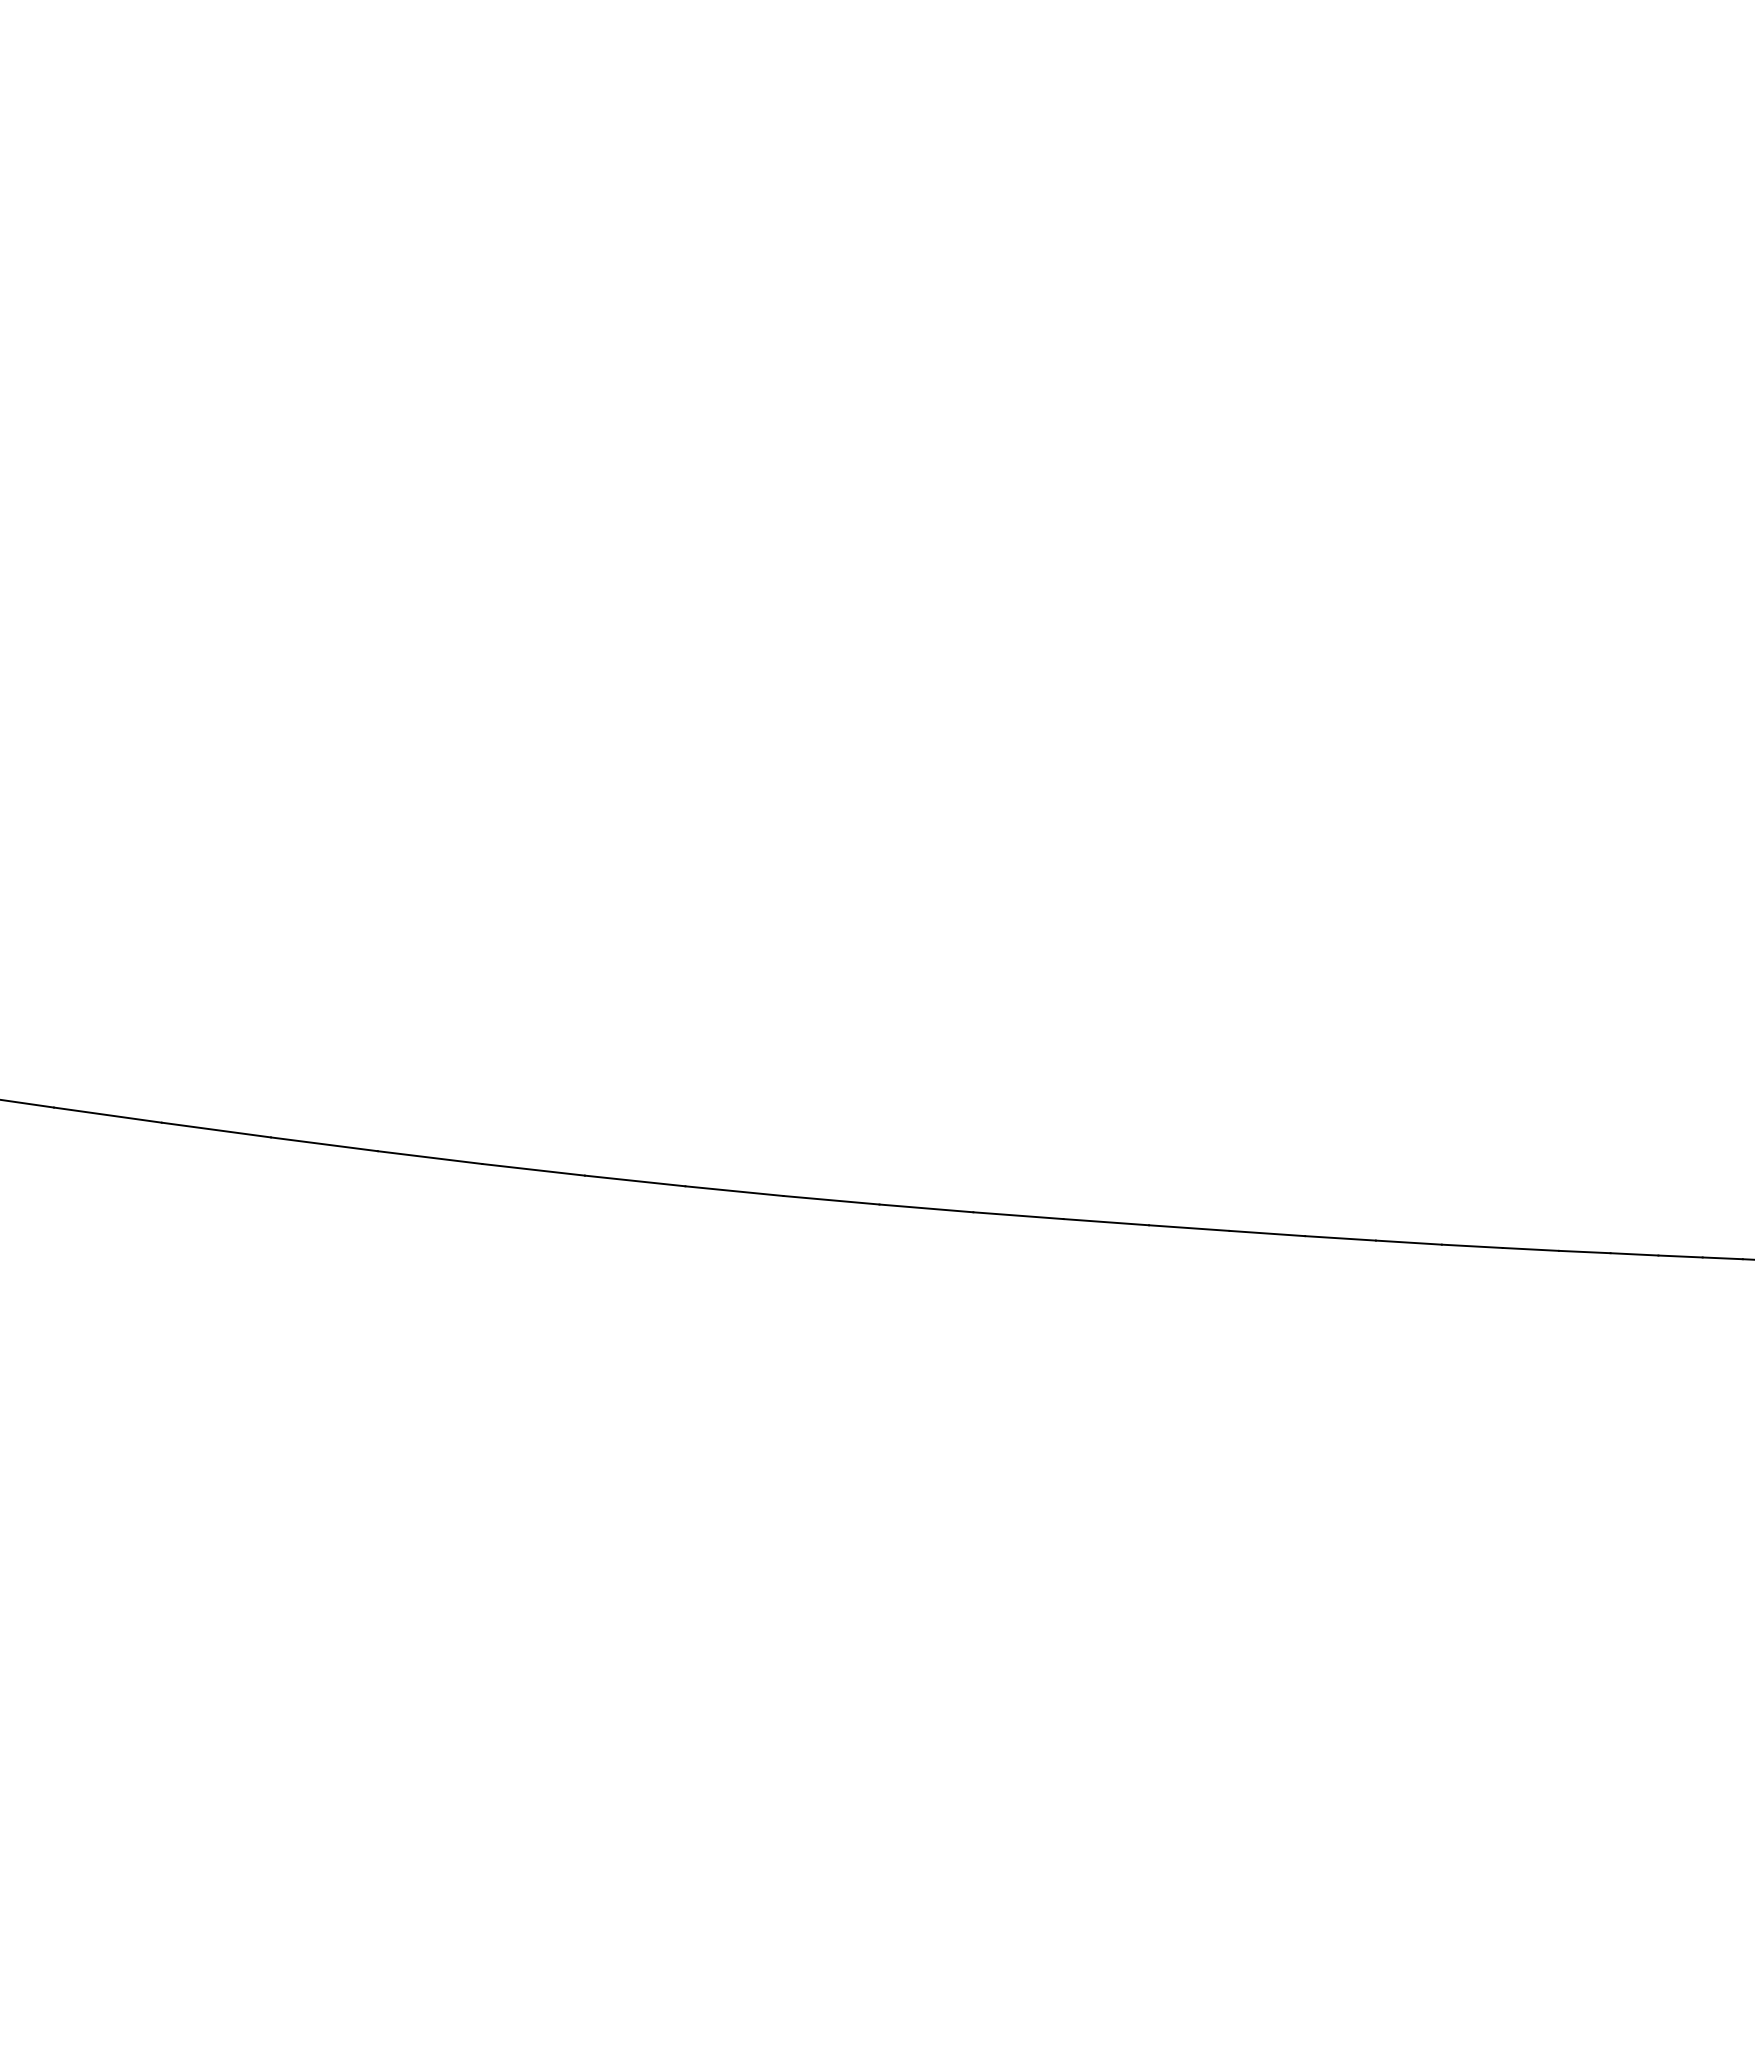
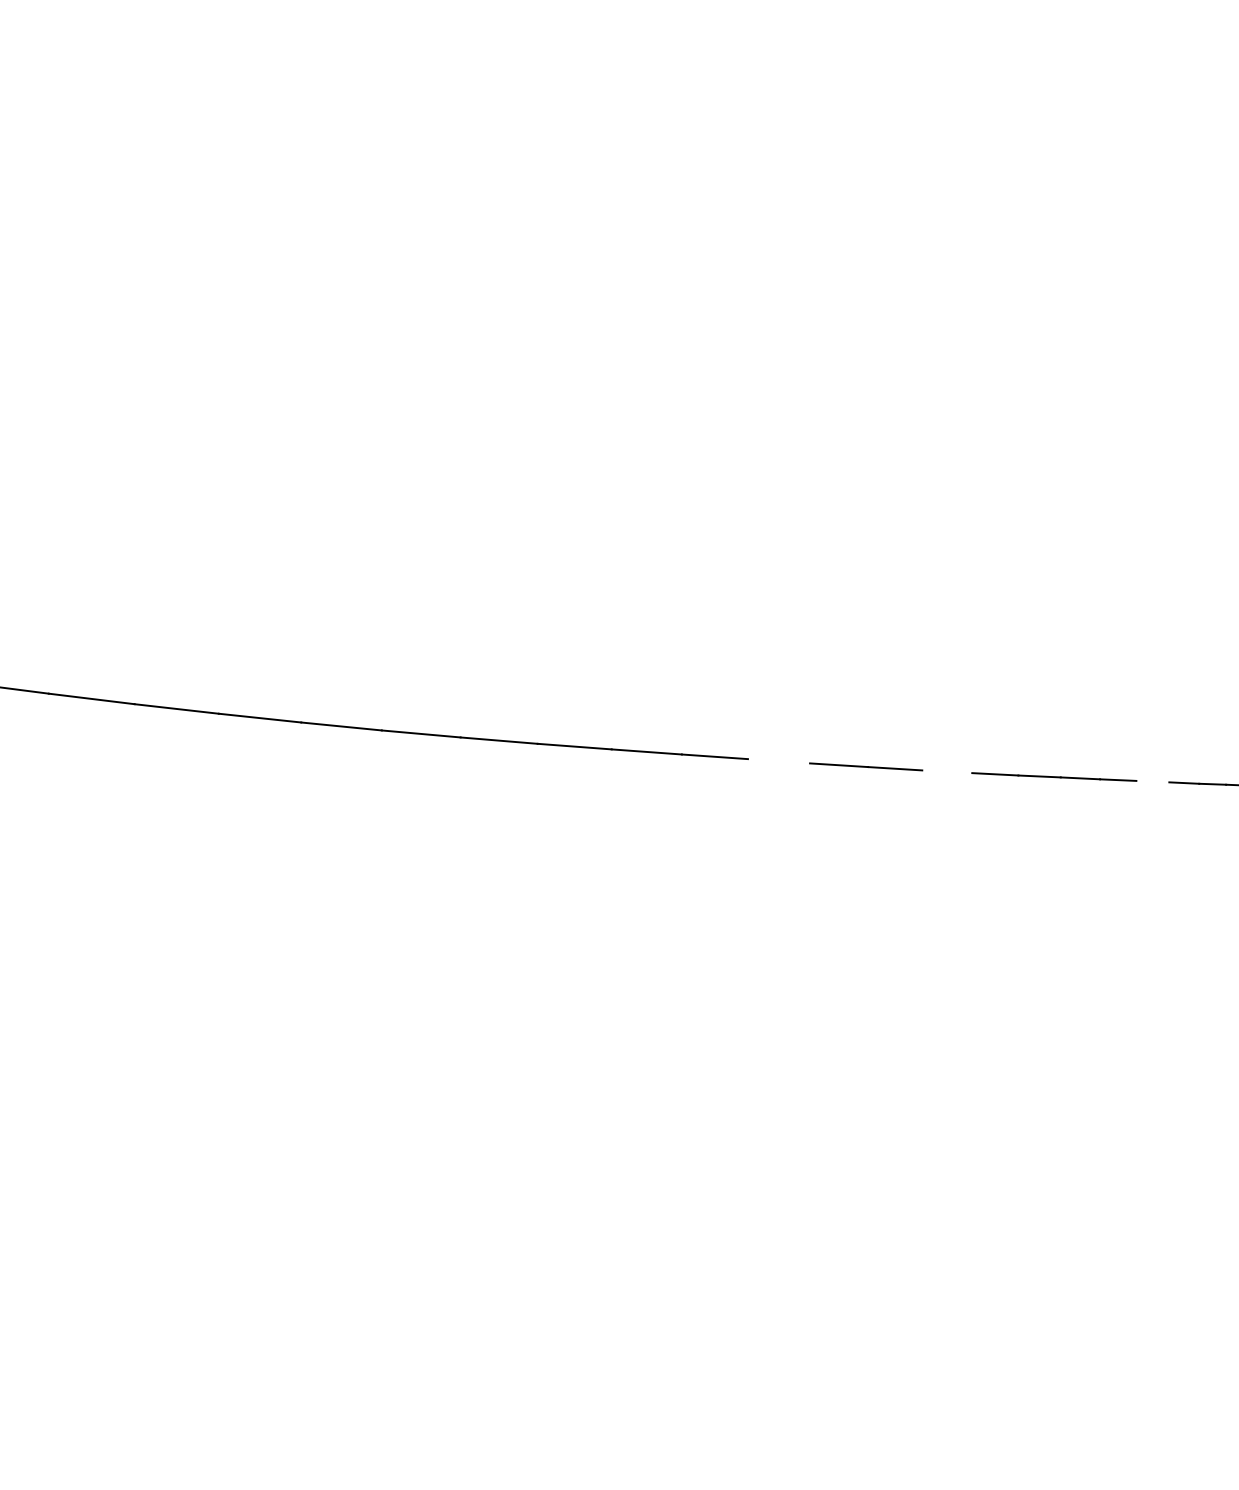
line: (1267, 1233) -> (779, 761), removed
line: (1471, 1245) -> (946, 771), removed
line: (1722, 1258) -> (1152, 781), removed

